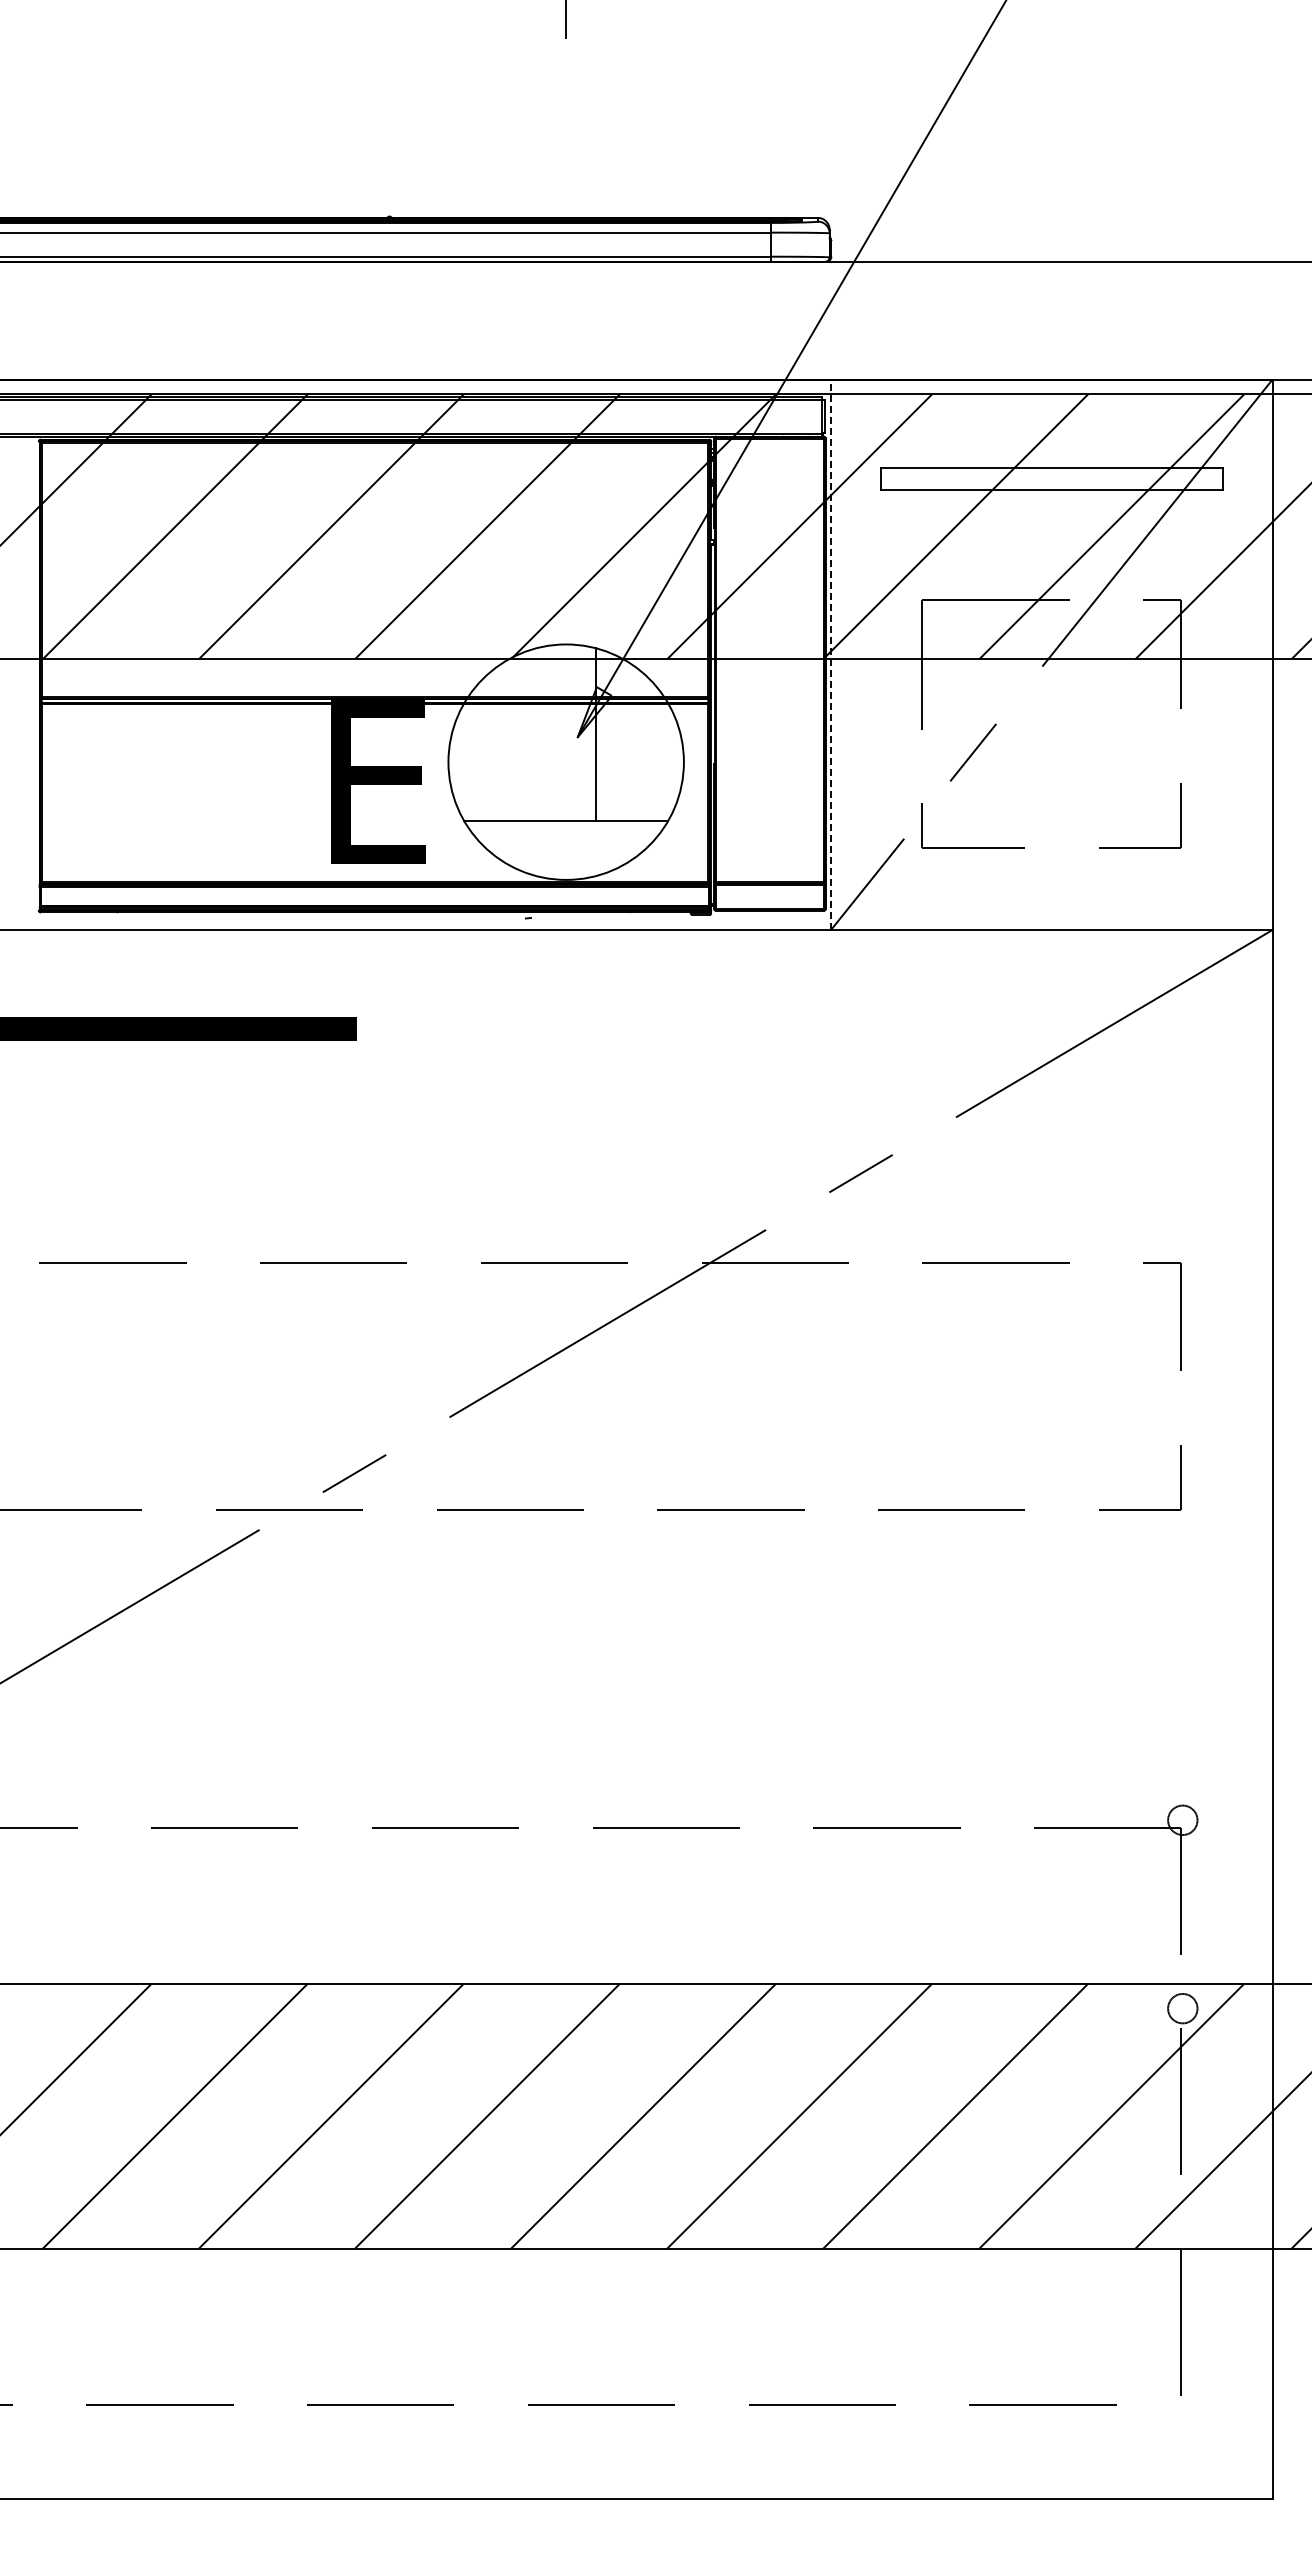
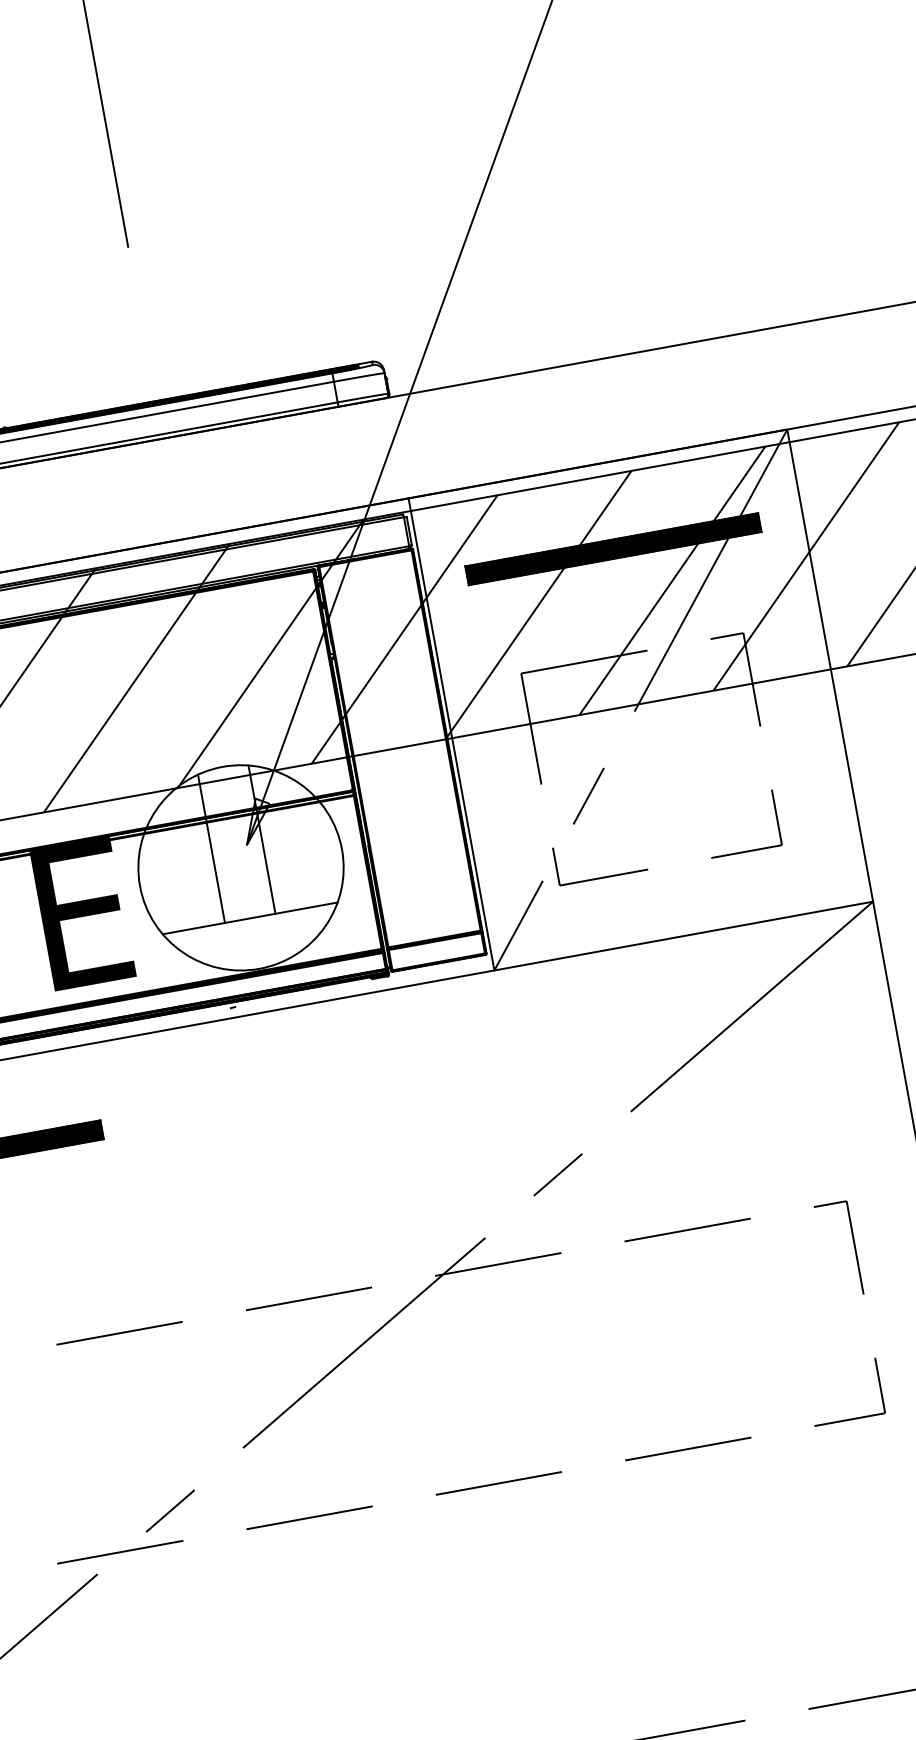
hatch: (1051, 478) -> (613, 548), added
line: (831, 654) -> (451, 734), dashed -> solid
line: (536, 734) -> (211, 848), added

